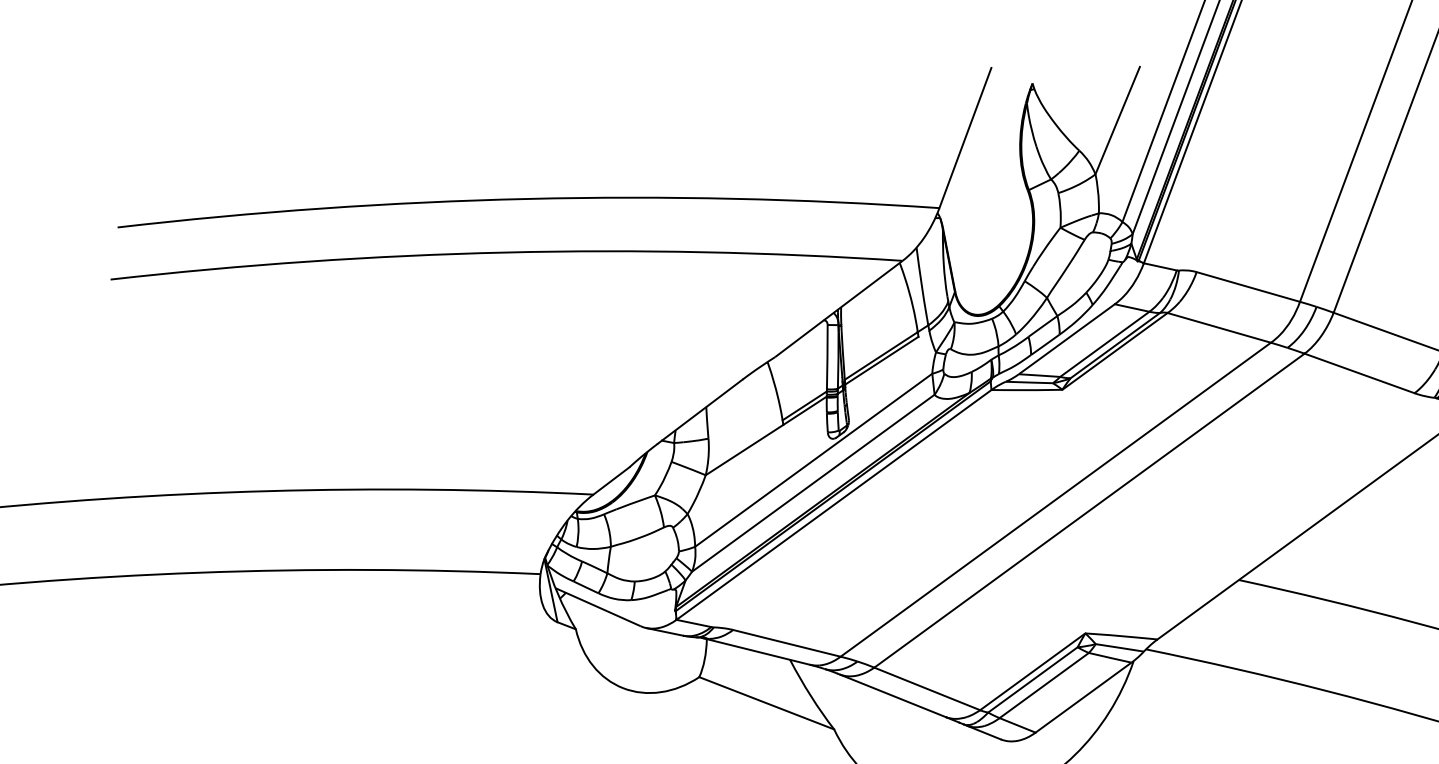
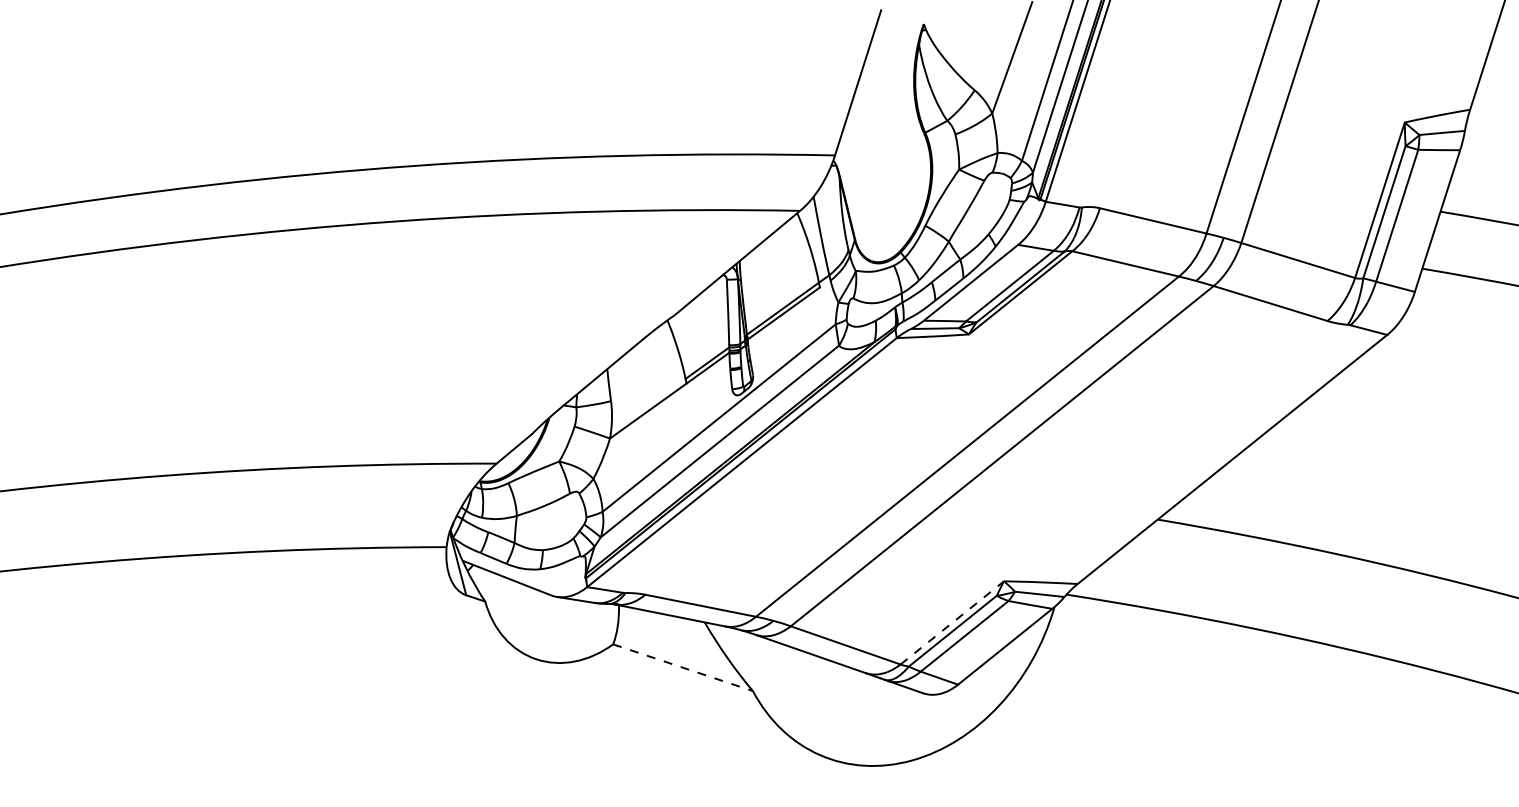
line: (1032, 671) -> (952, 622), solid -> dashed
line: (767, 703) -> (683, 667), solid -> dashed

